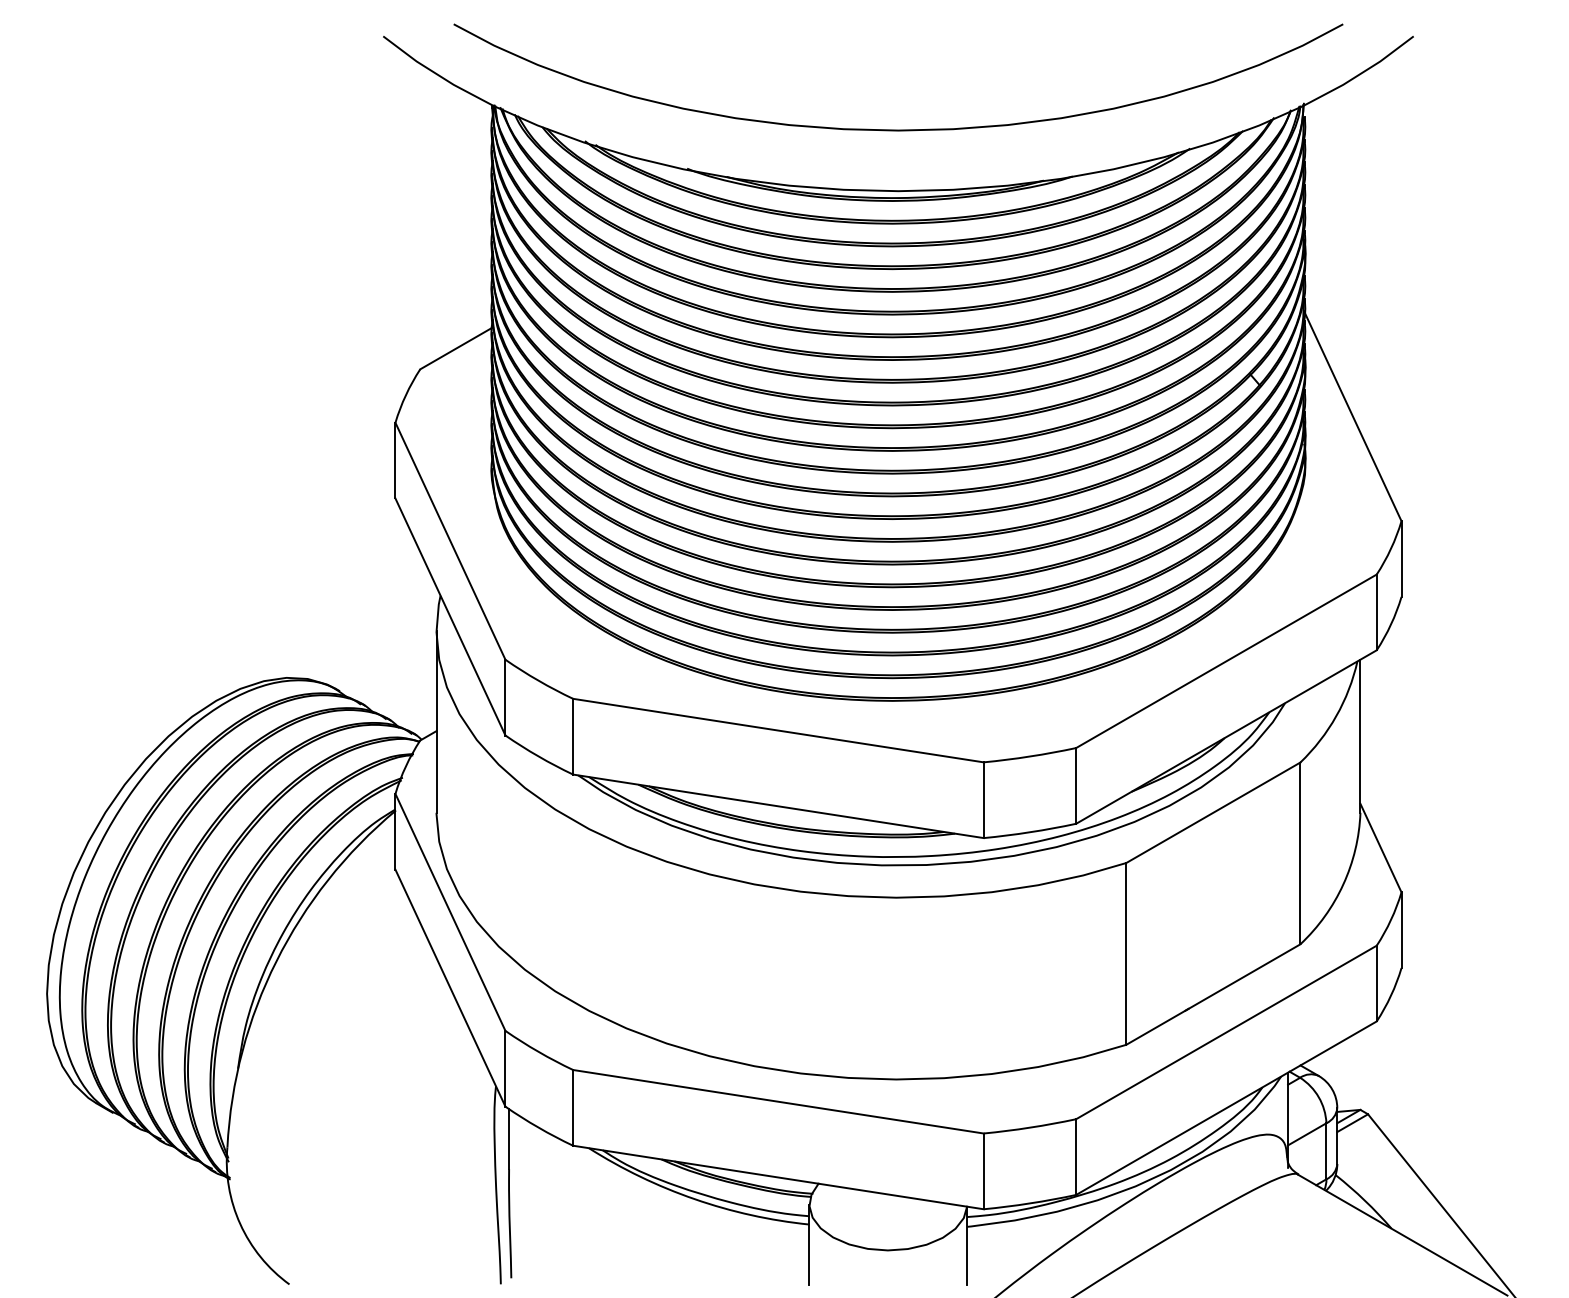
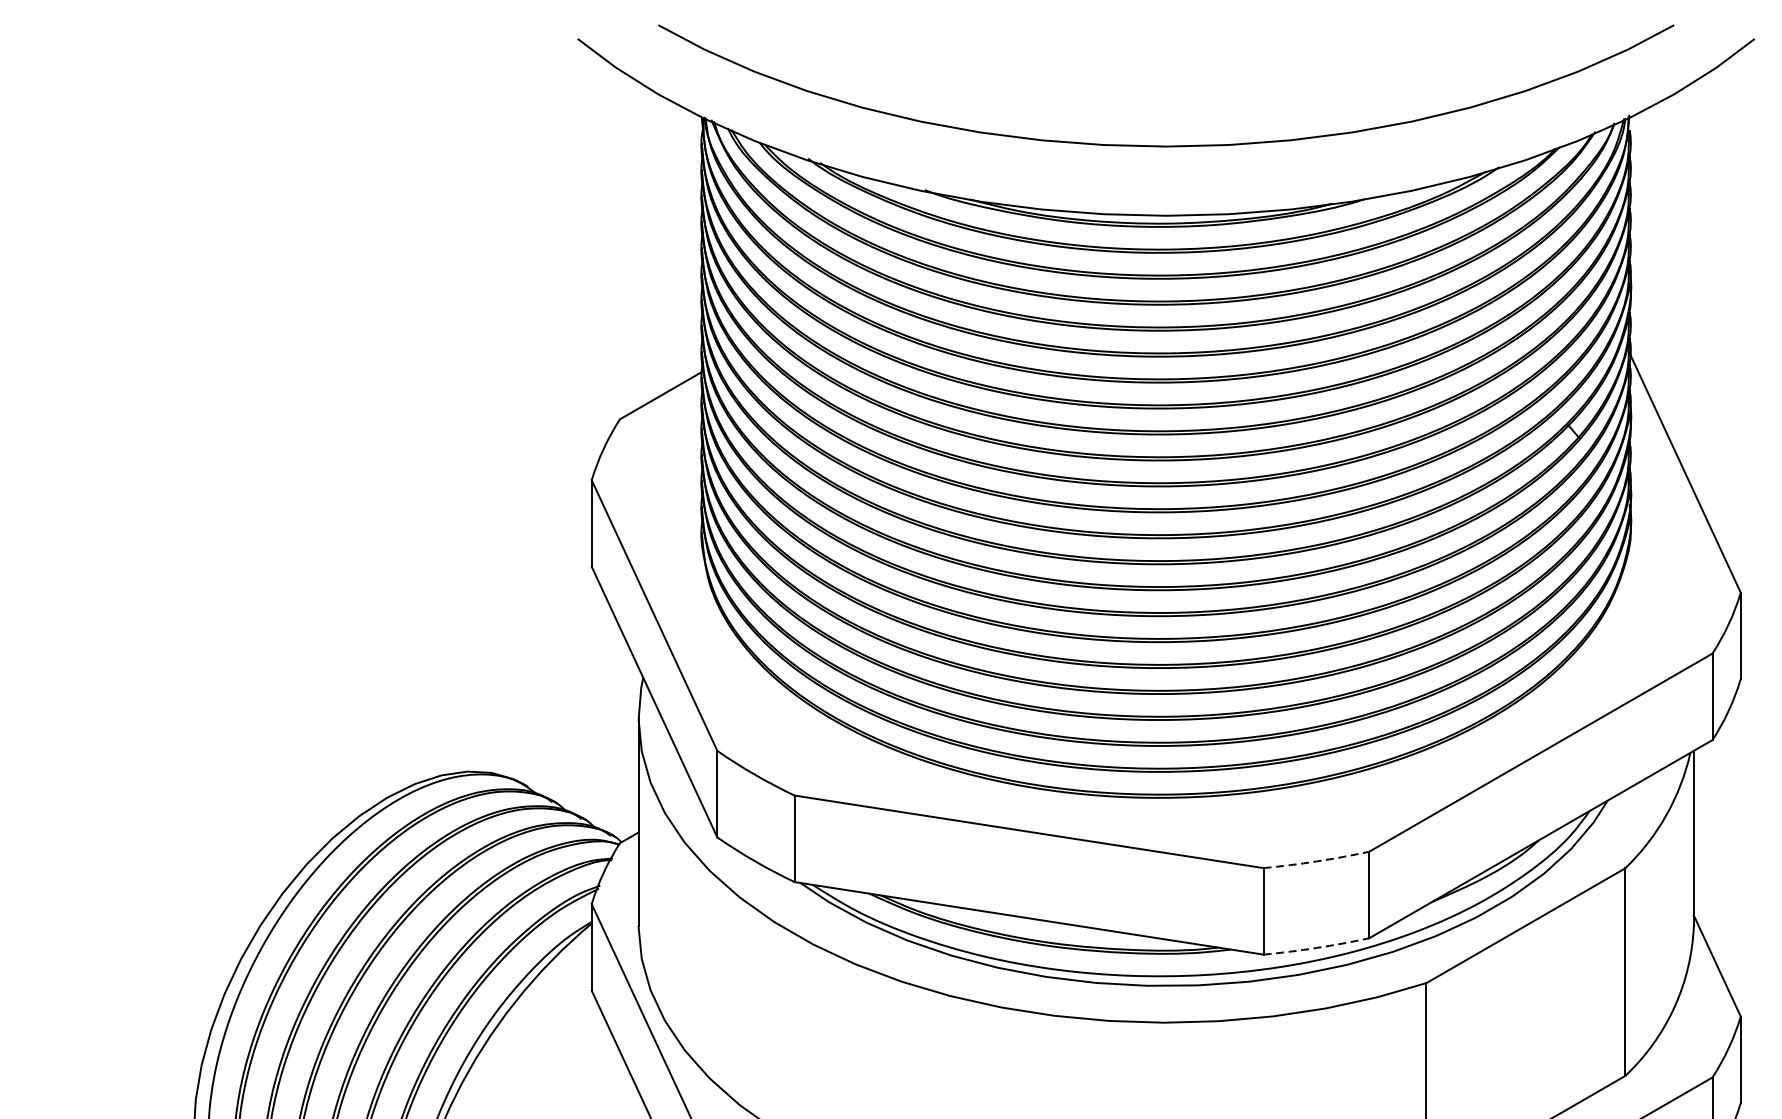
arc: (1030, 756) -> (1317, 861), solid -> dashed
arc: (1030, 832) -> (1317, 948), solid -> dashed

